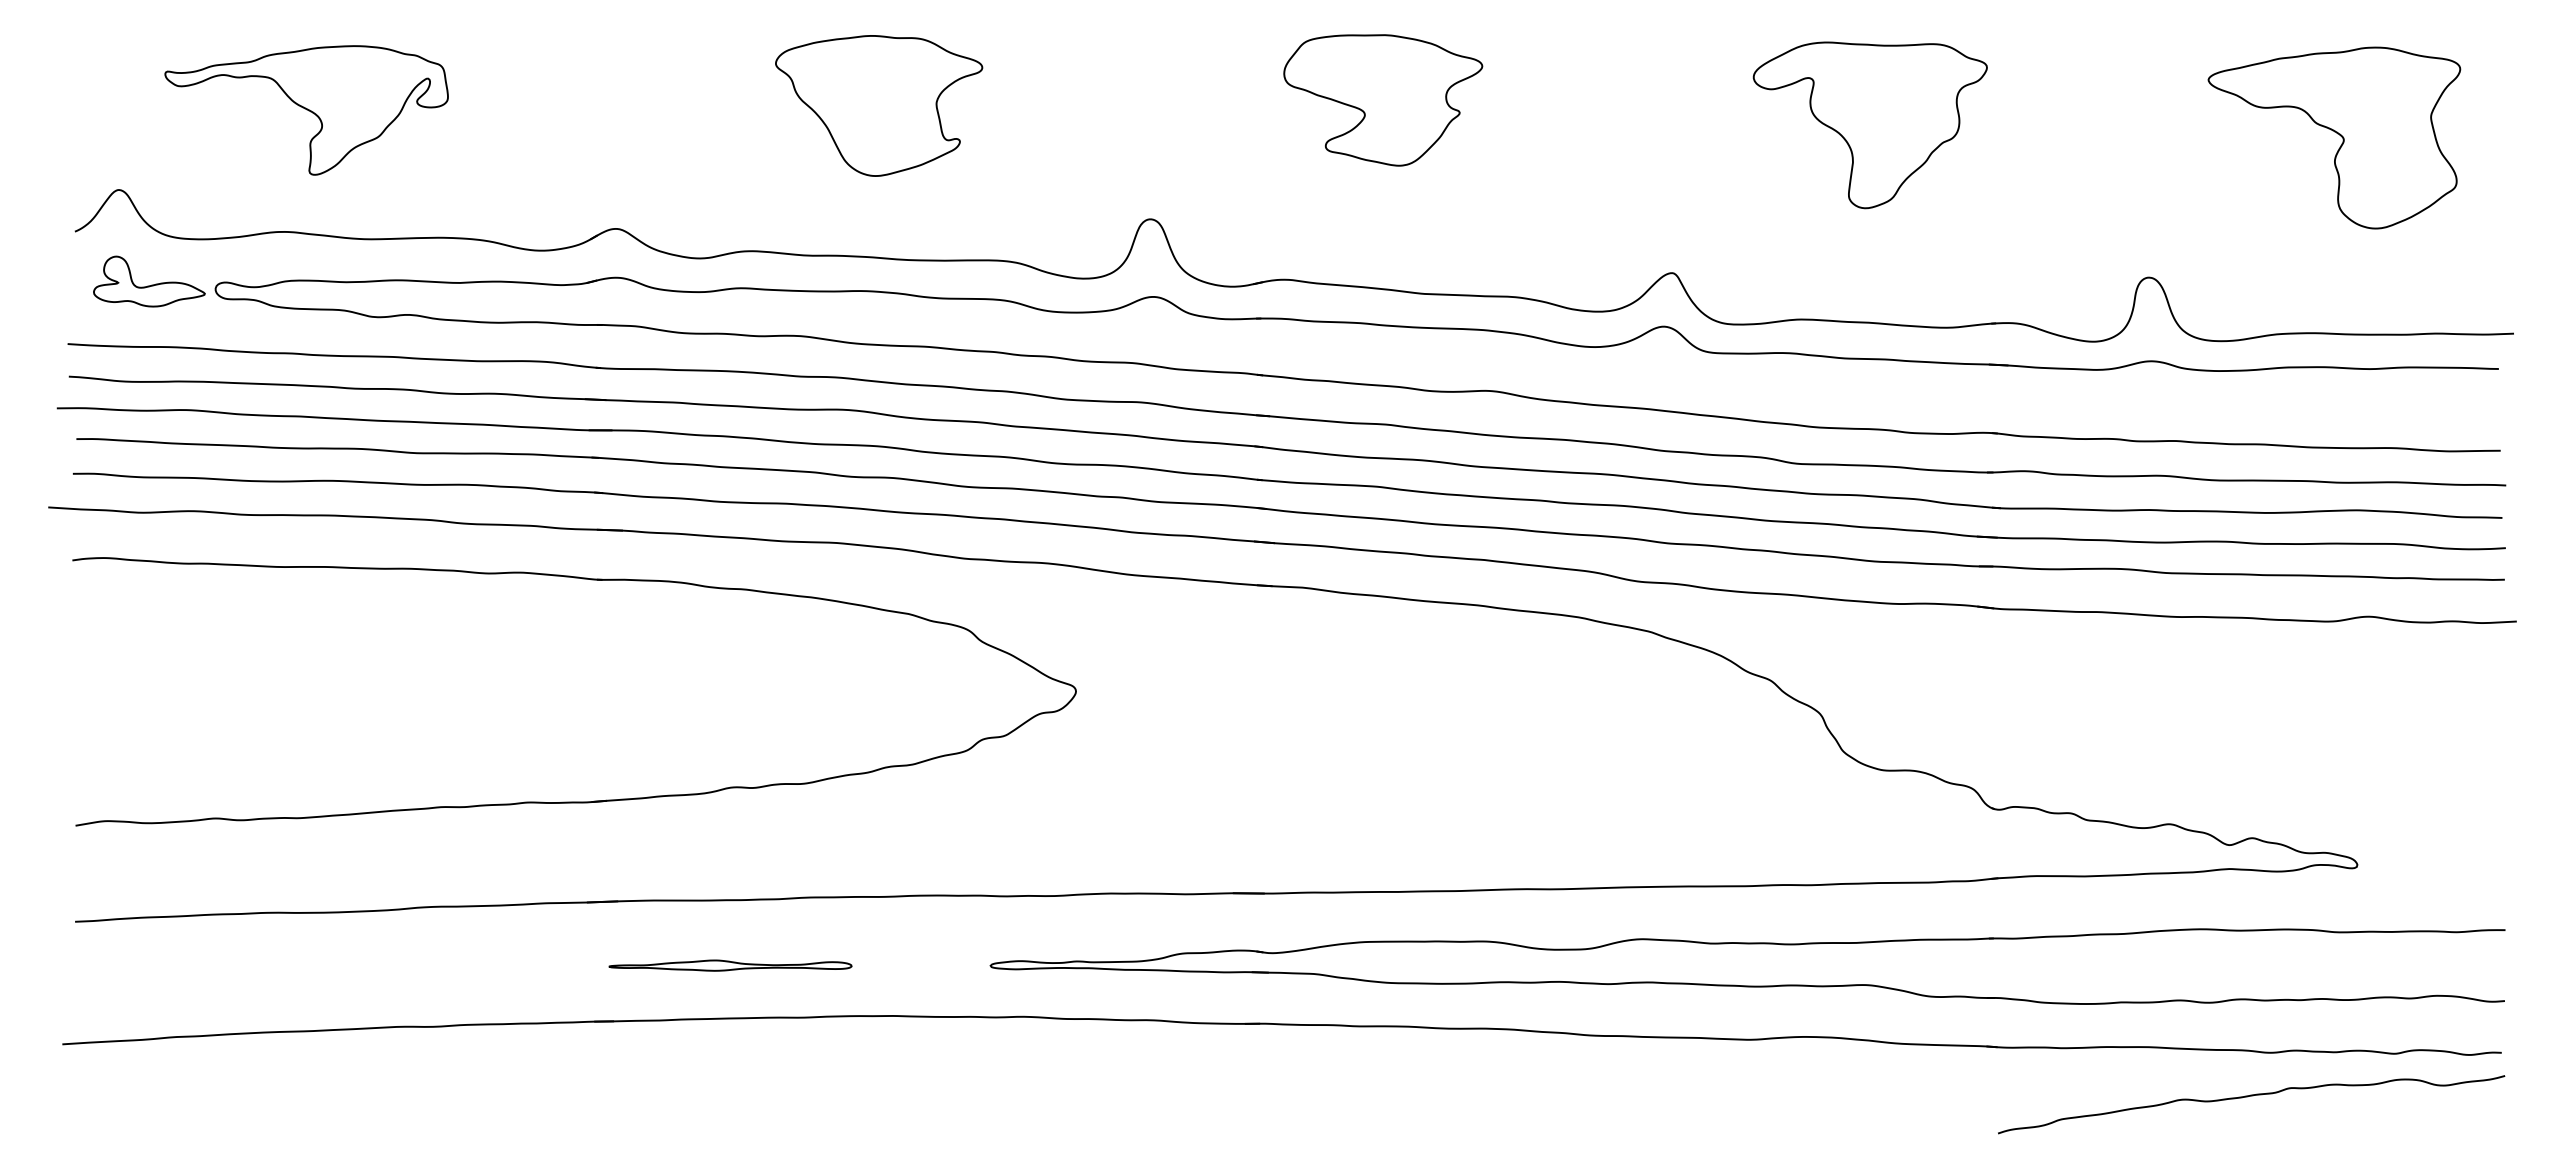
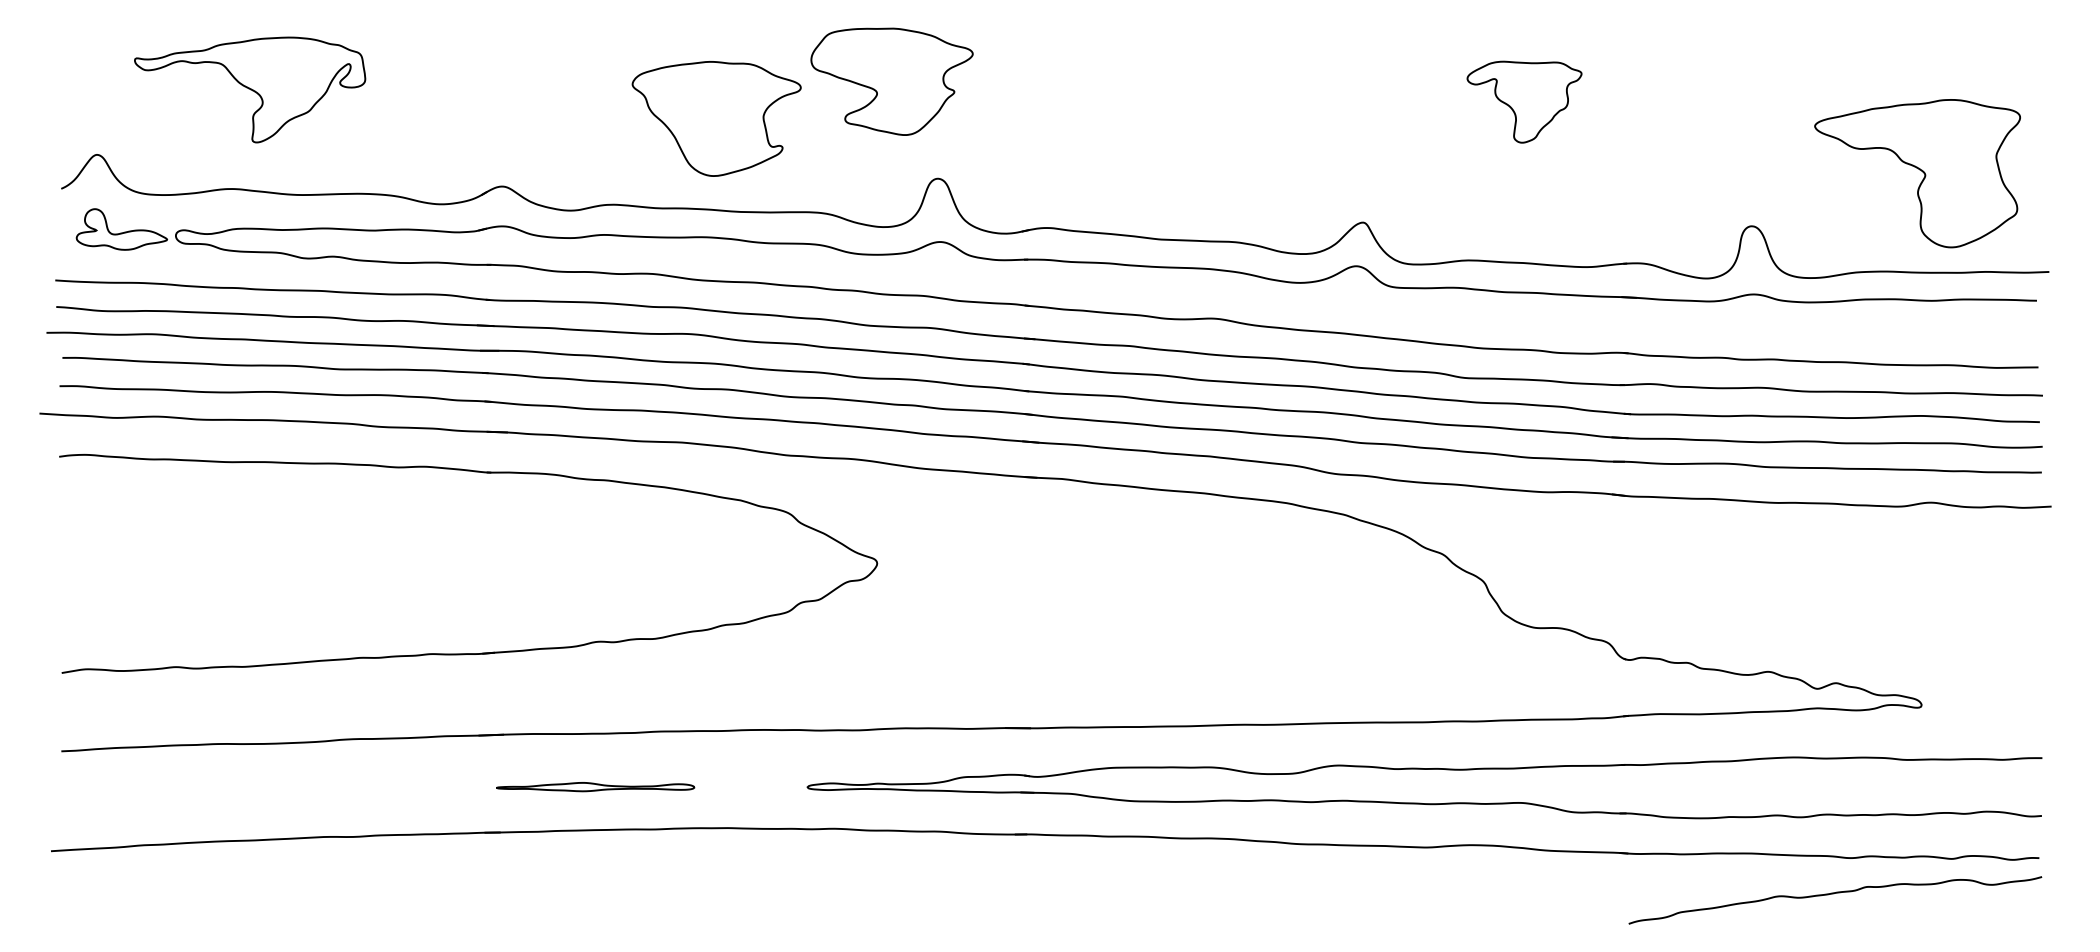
part: (1383, 100) -> (892, 81), moved
part: (879, 105) -> (717, 118), moved
part: (1869, 125) -> (1523, 102), size x0.6
part: (2334, 137) -> (1917, 173), moved

